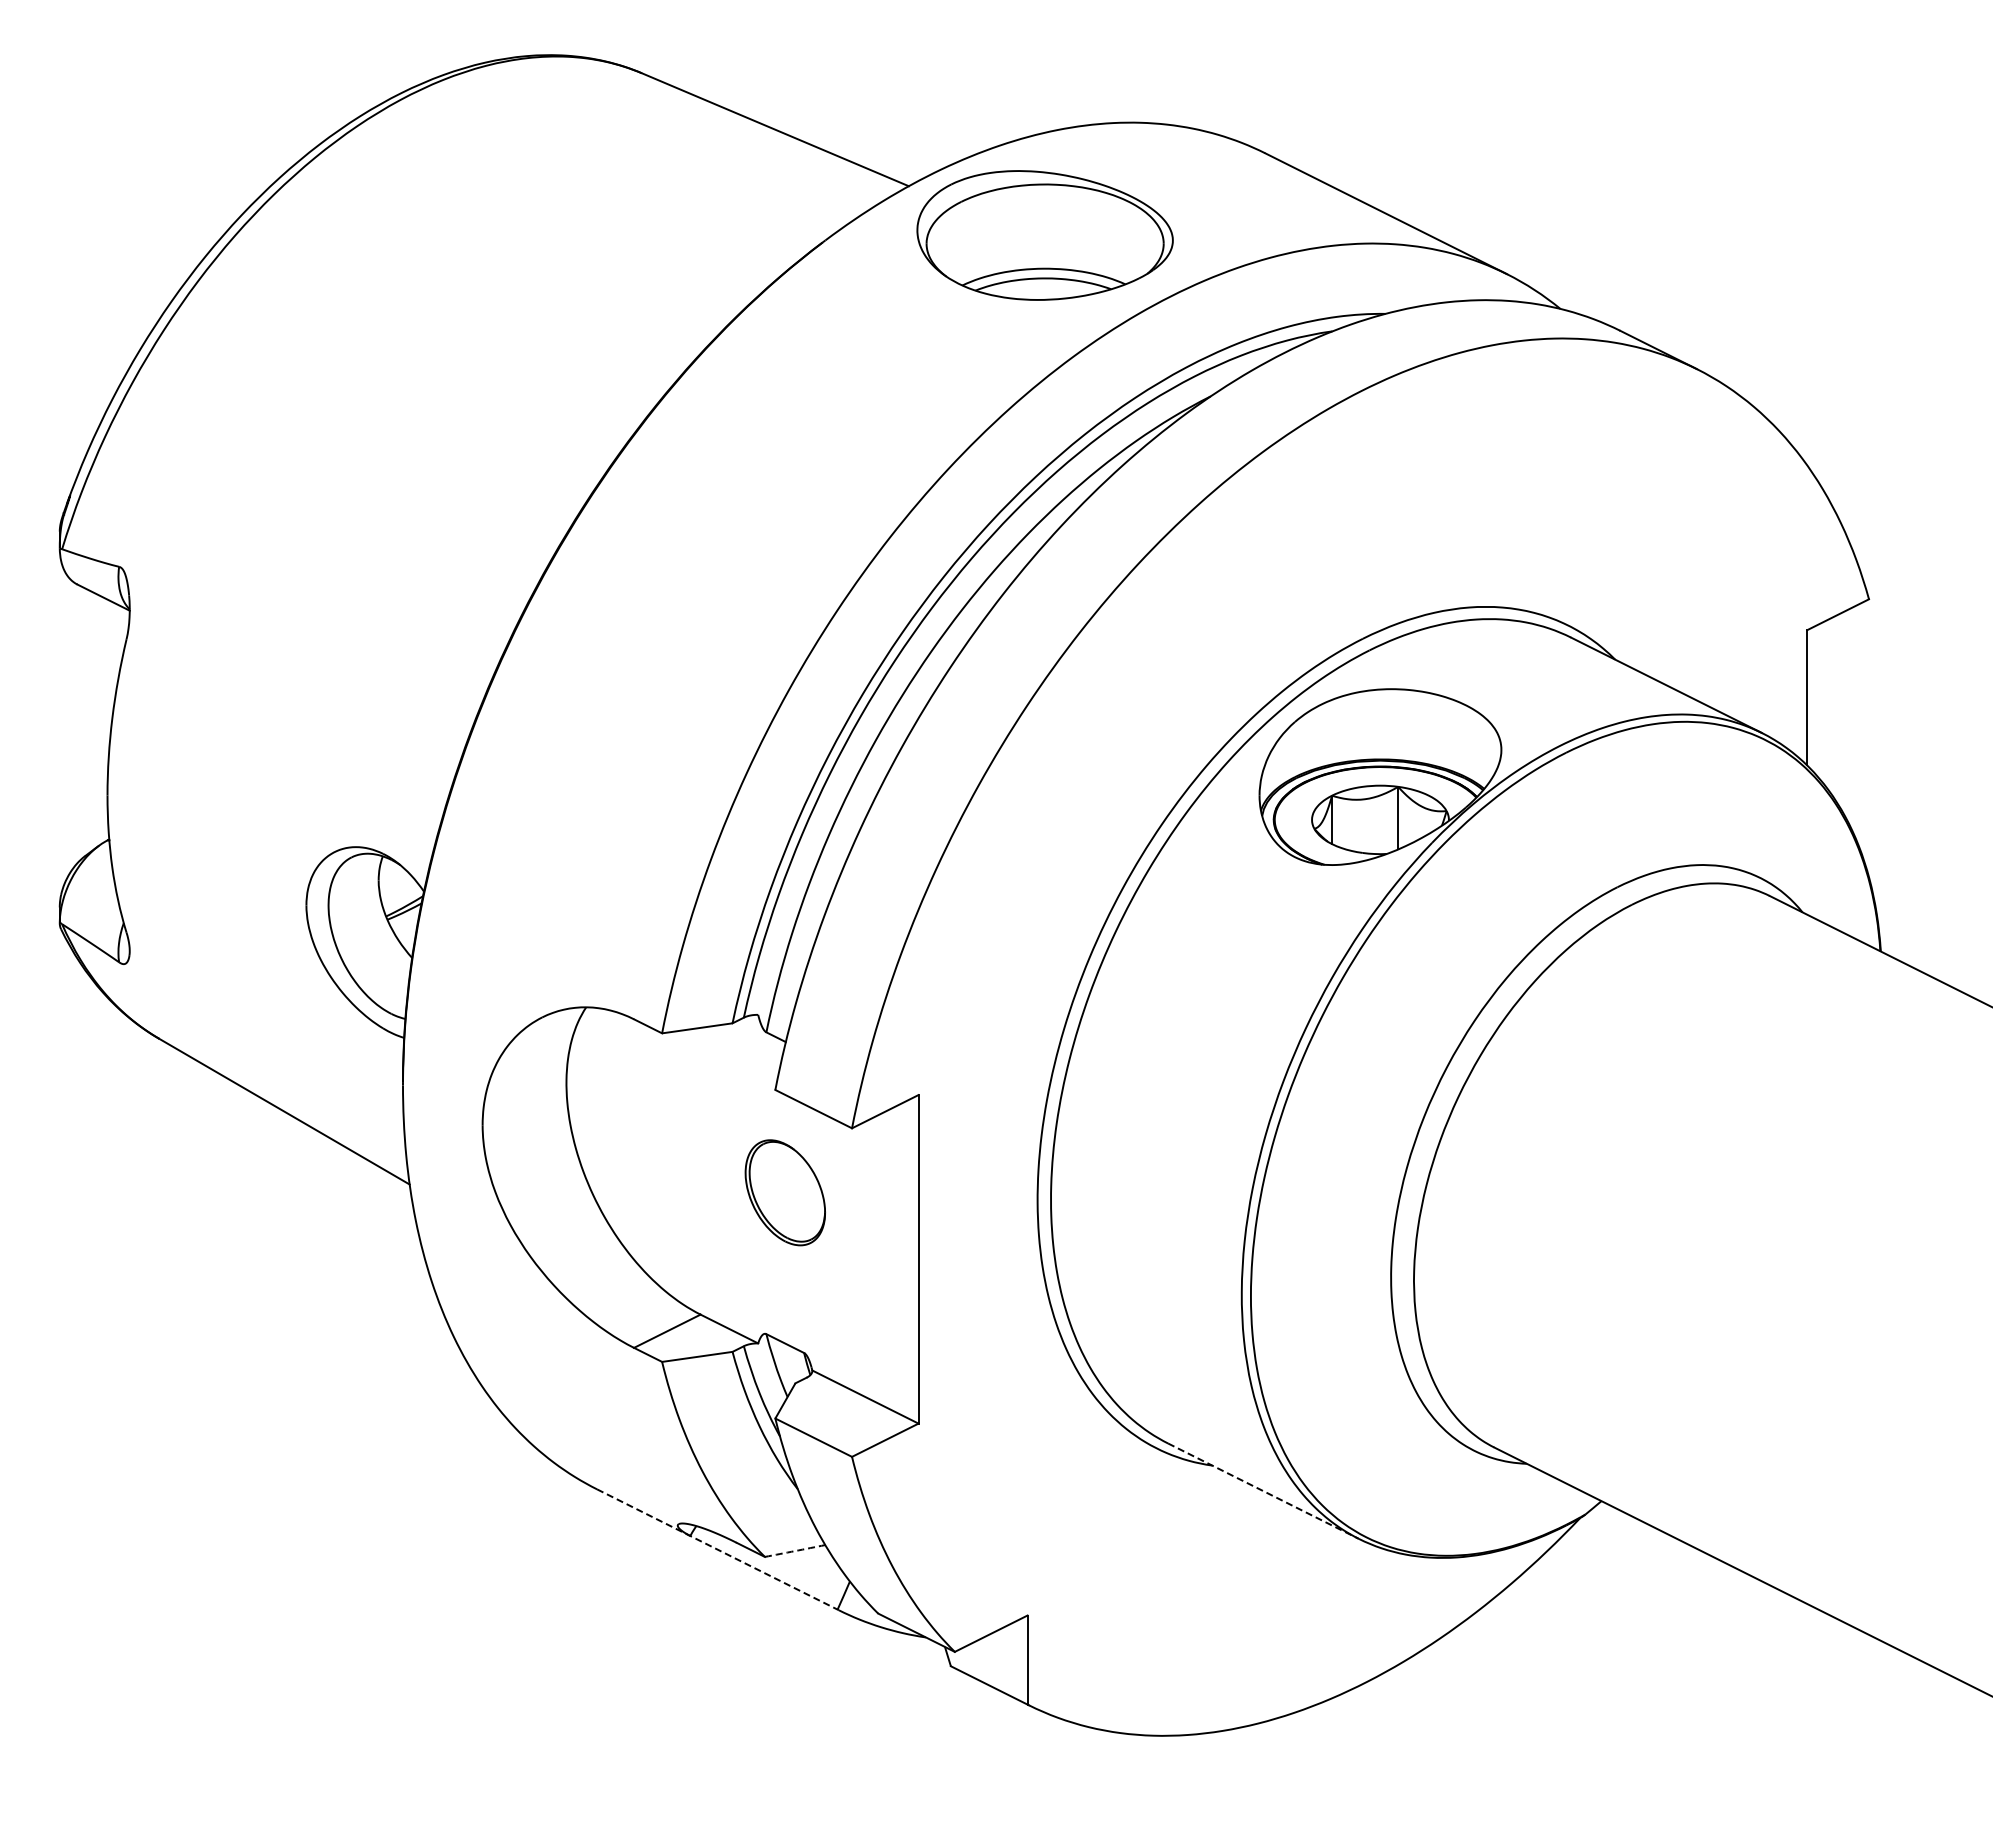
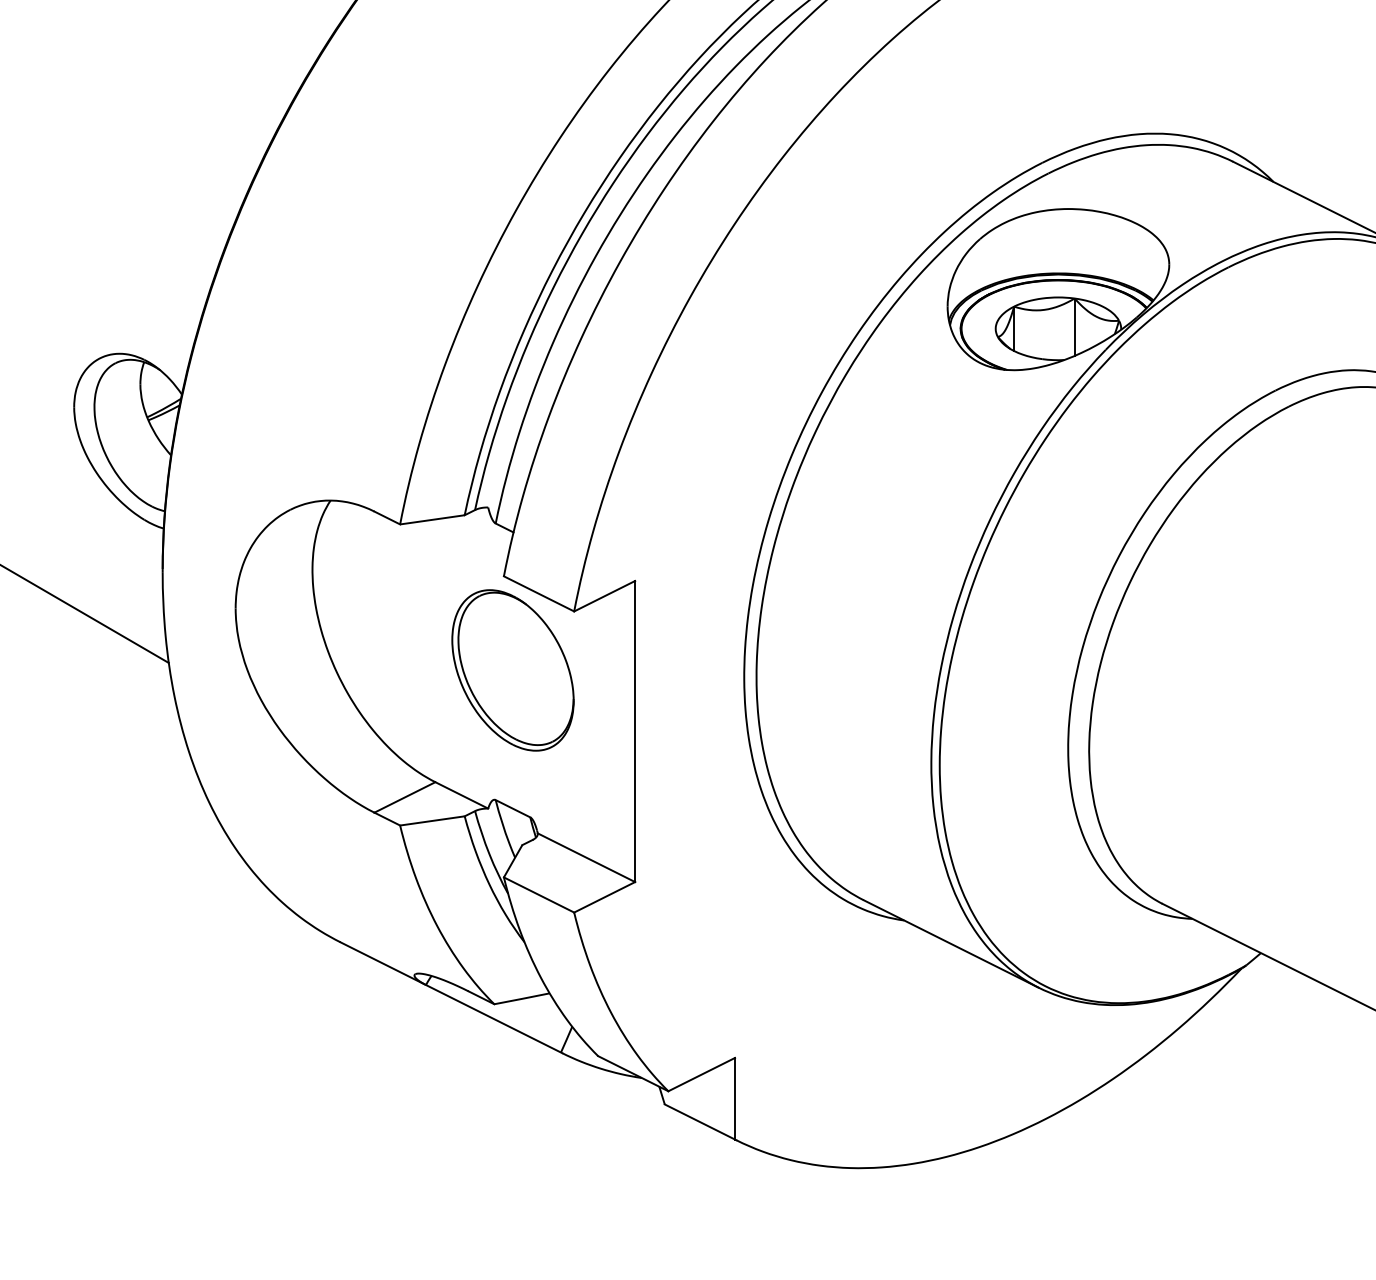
part: (785, 1192) -> (513, 670), size x1.67
line: (1263, 1491) -> (951, 944), dashed -> solid
line: (718, 1550) -> (451, 998), dashed -> solid
arc: (795, 1551) -> (522, 999), dashed -> solid

